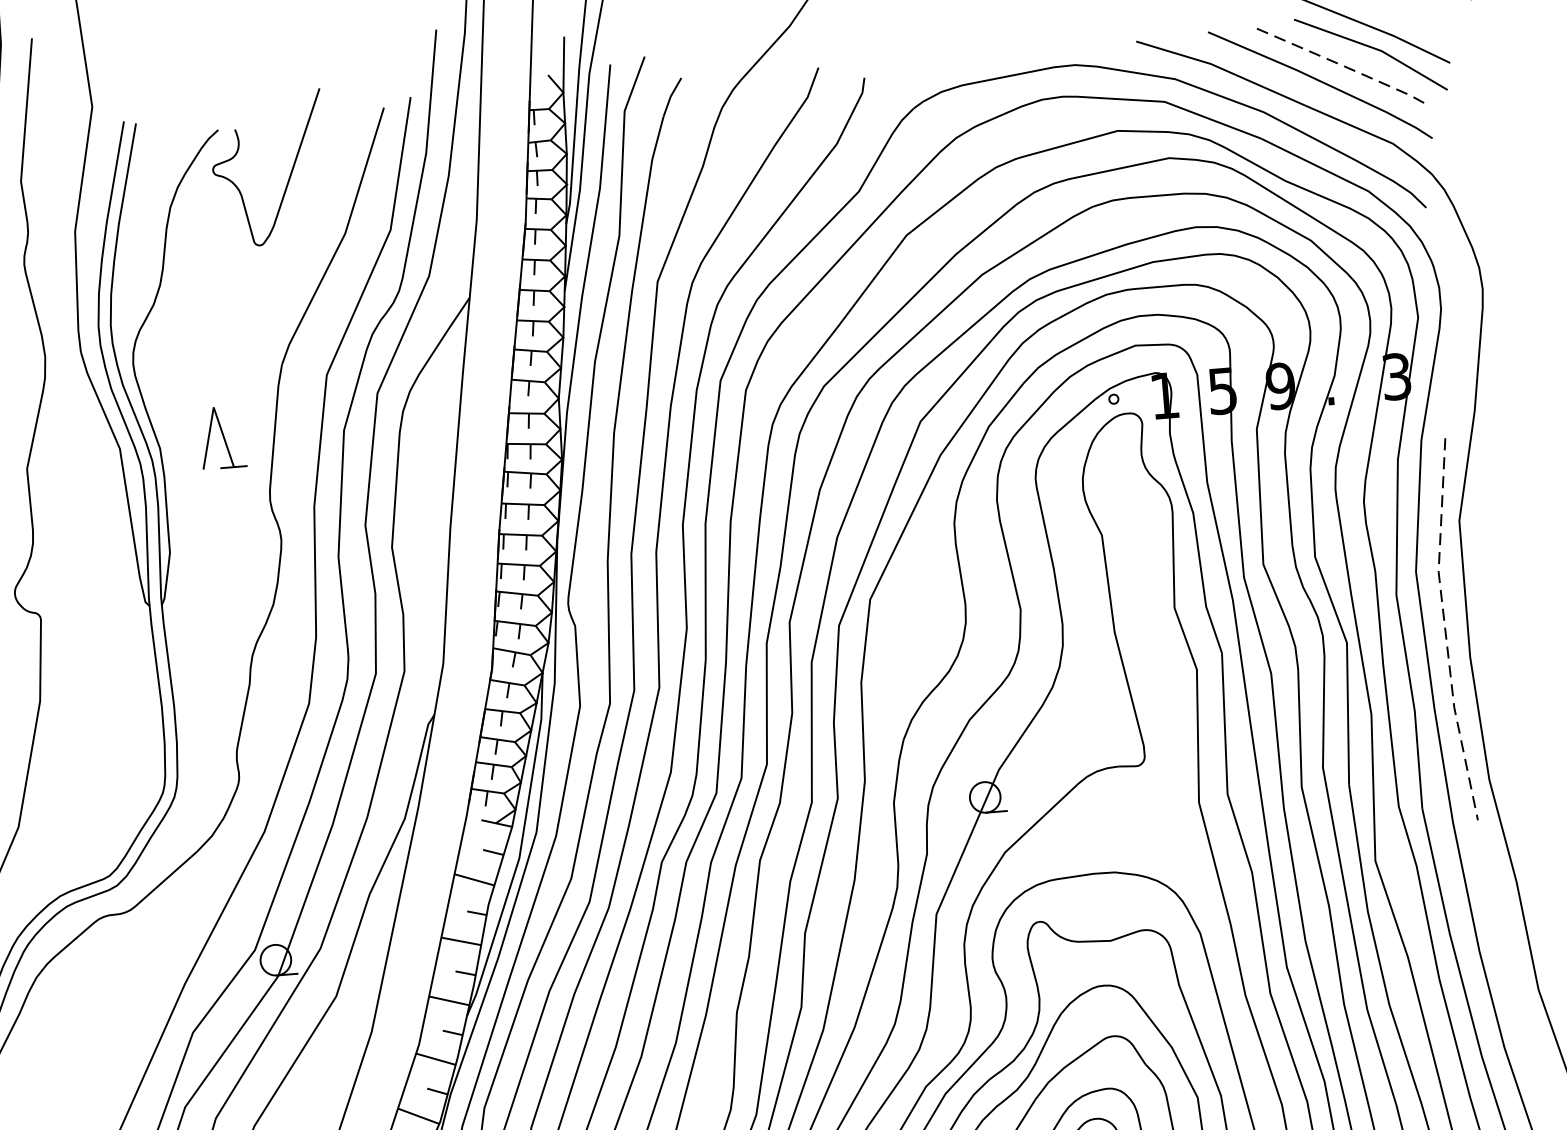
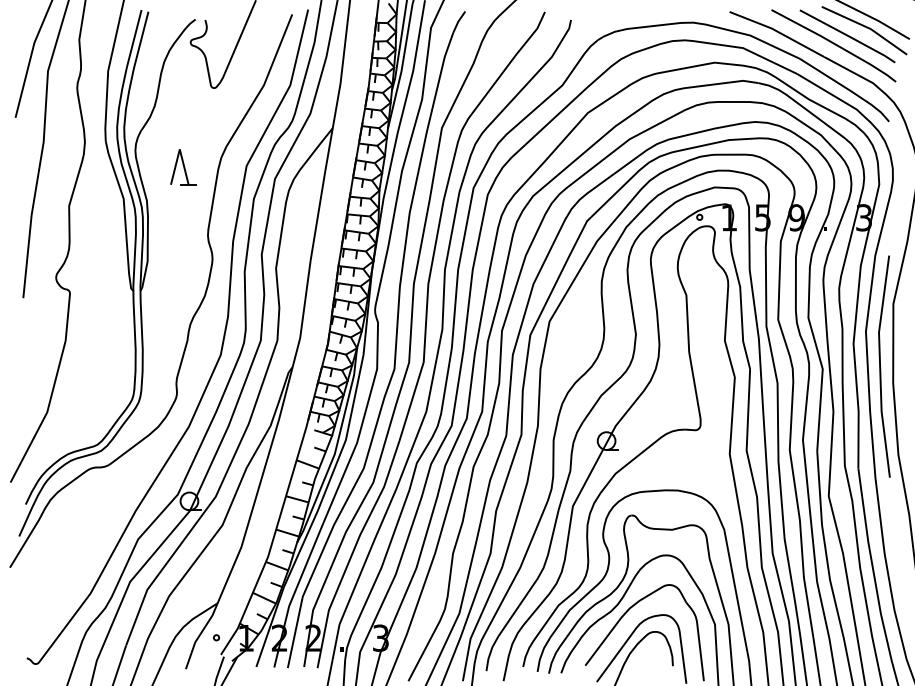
line: (1344, 66) -> (848, 36), dashed -> solid
part: (222, 438) -> (183, 167), moved
line: (1446, 632) -> (880, 367), dashed -> solid

